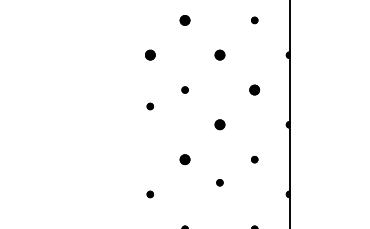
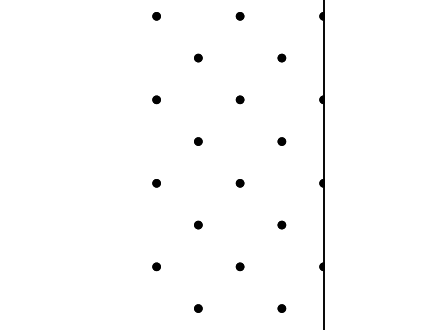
part: (185, 19) -> (198, 57), size x0.62
part: (150, 54) -> (156, 99), size x0.62
part: (219, 54) -> (239, 99), size x0.62
part: (254, 89) -> (281, 141), size x0.62
part: (150, 106) -> (156, 183), moved
part: (219, 124) -> (239, 183), size x0.62
part: (185, 159) -> (198, 224), size x0.62
part: (219, 182) -> (239, 266), moved

